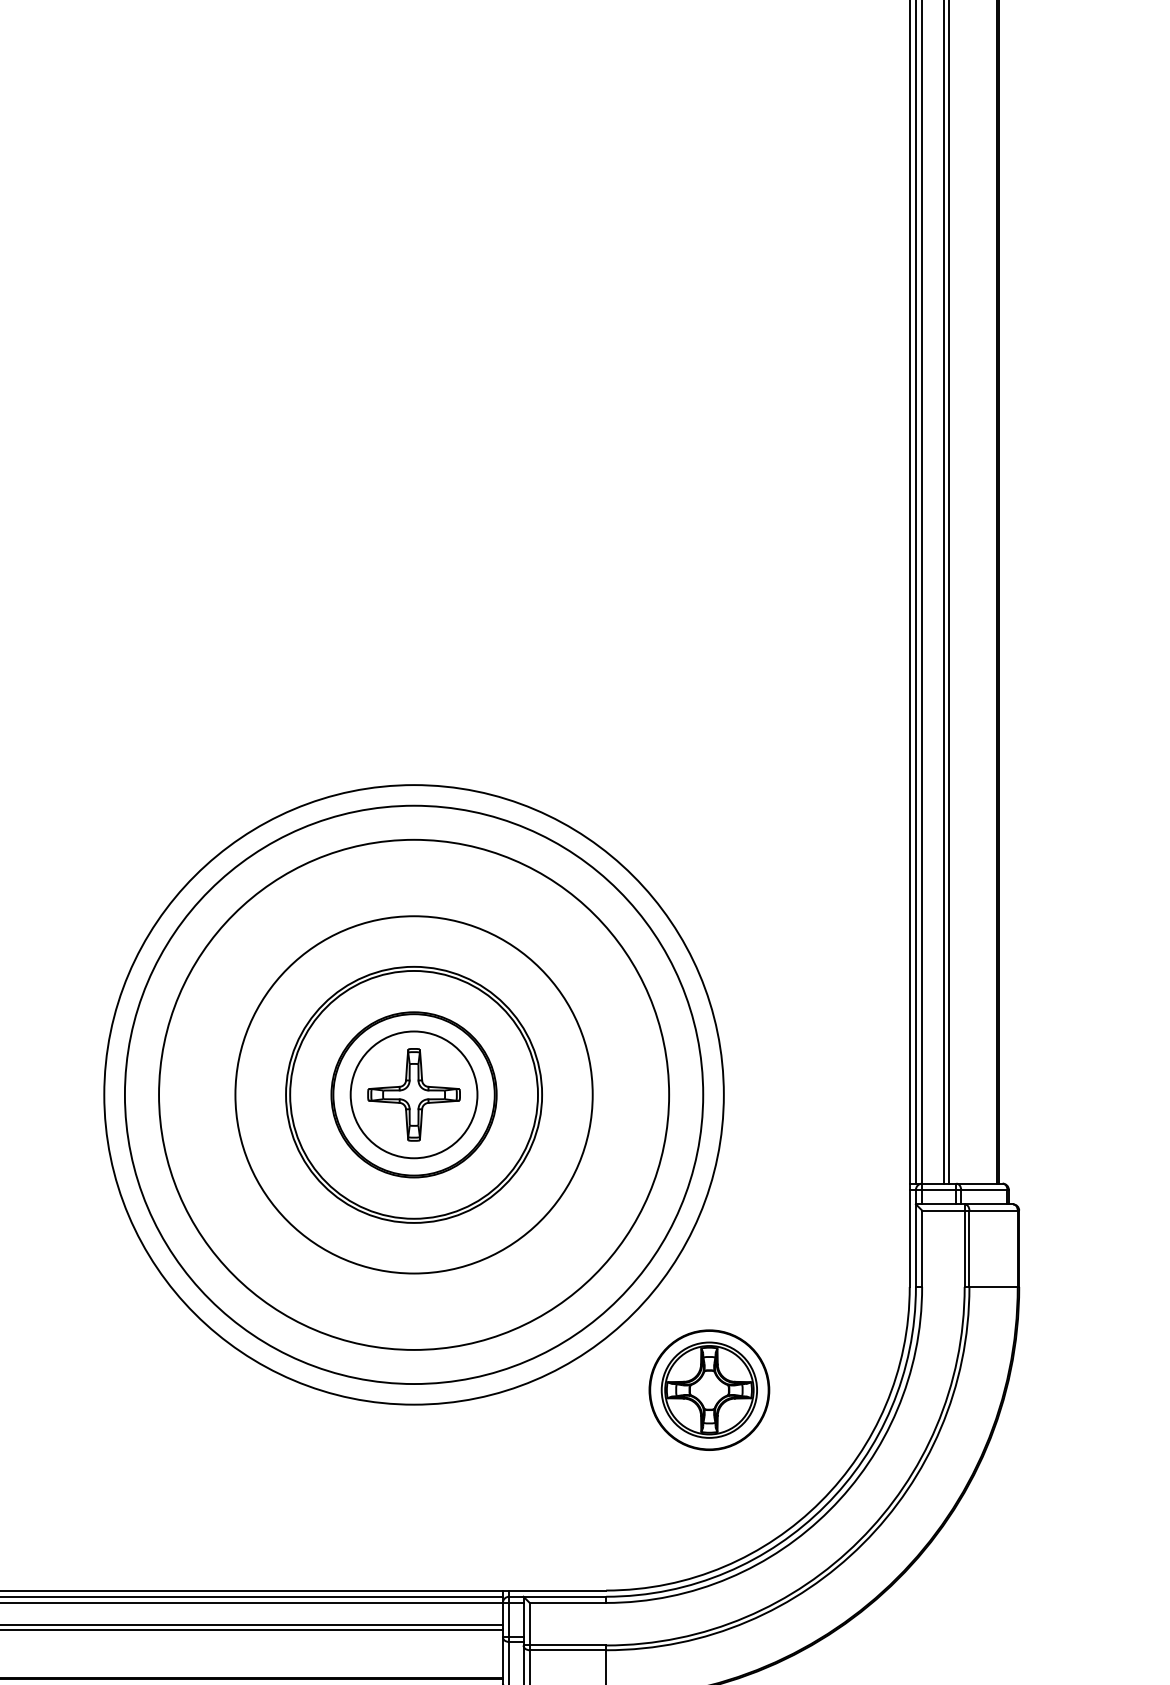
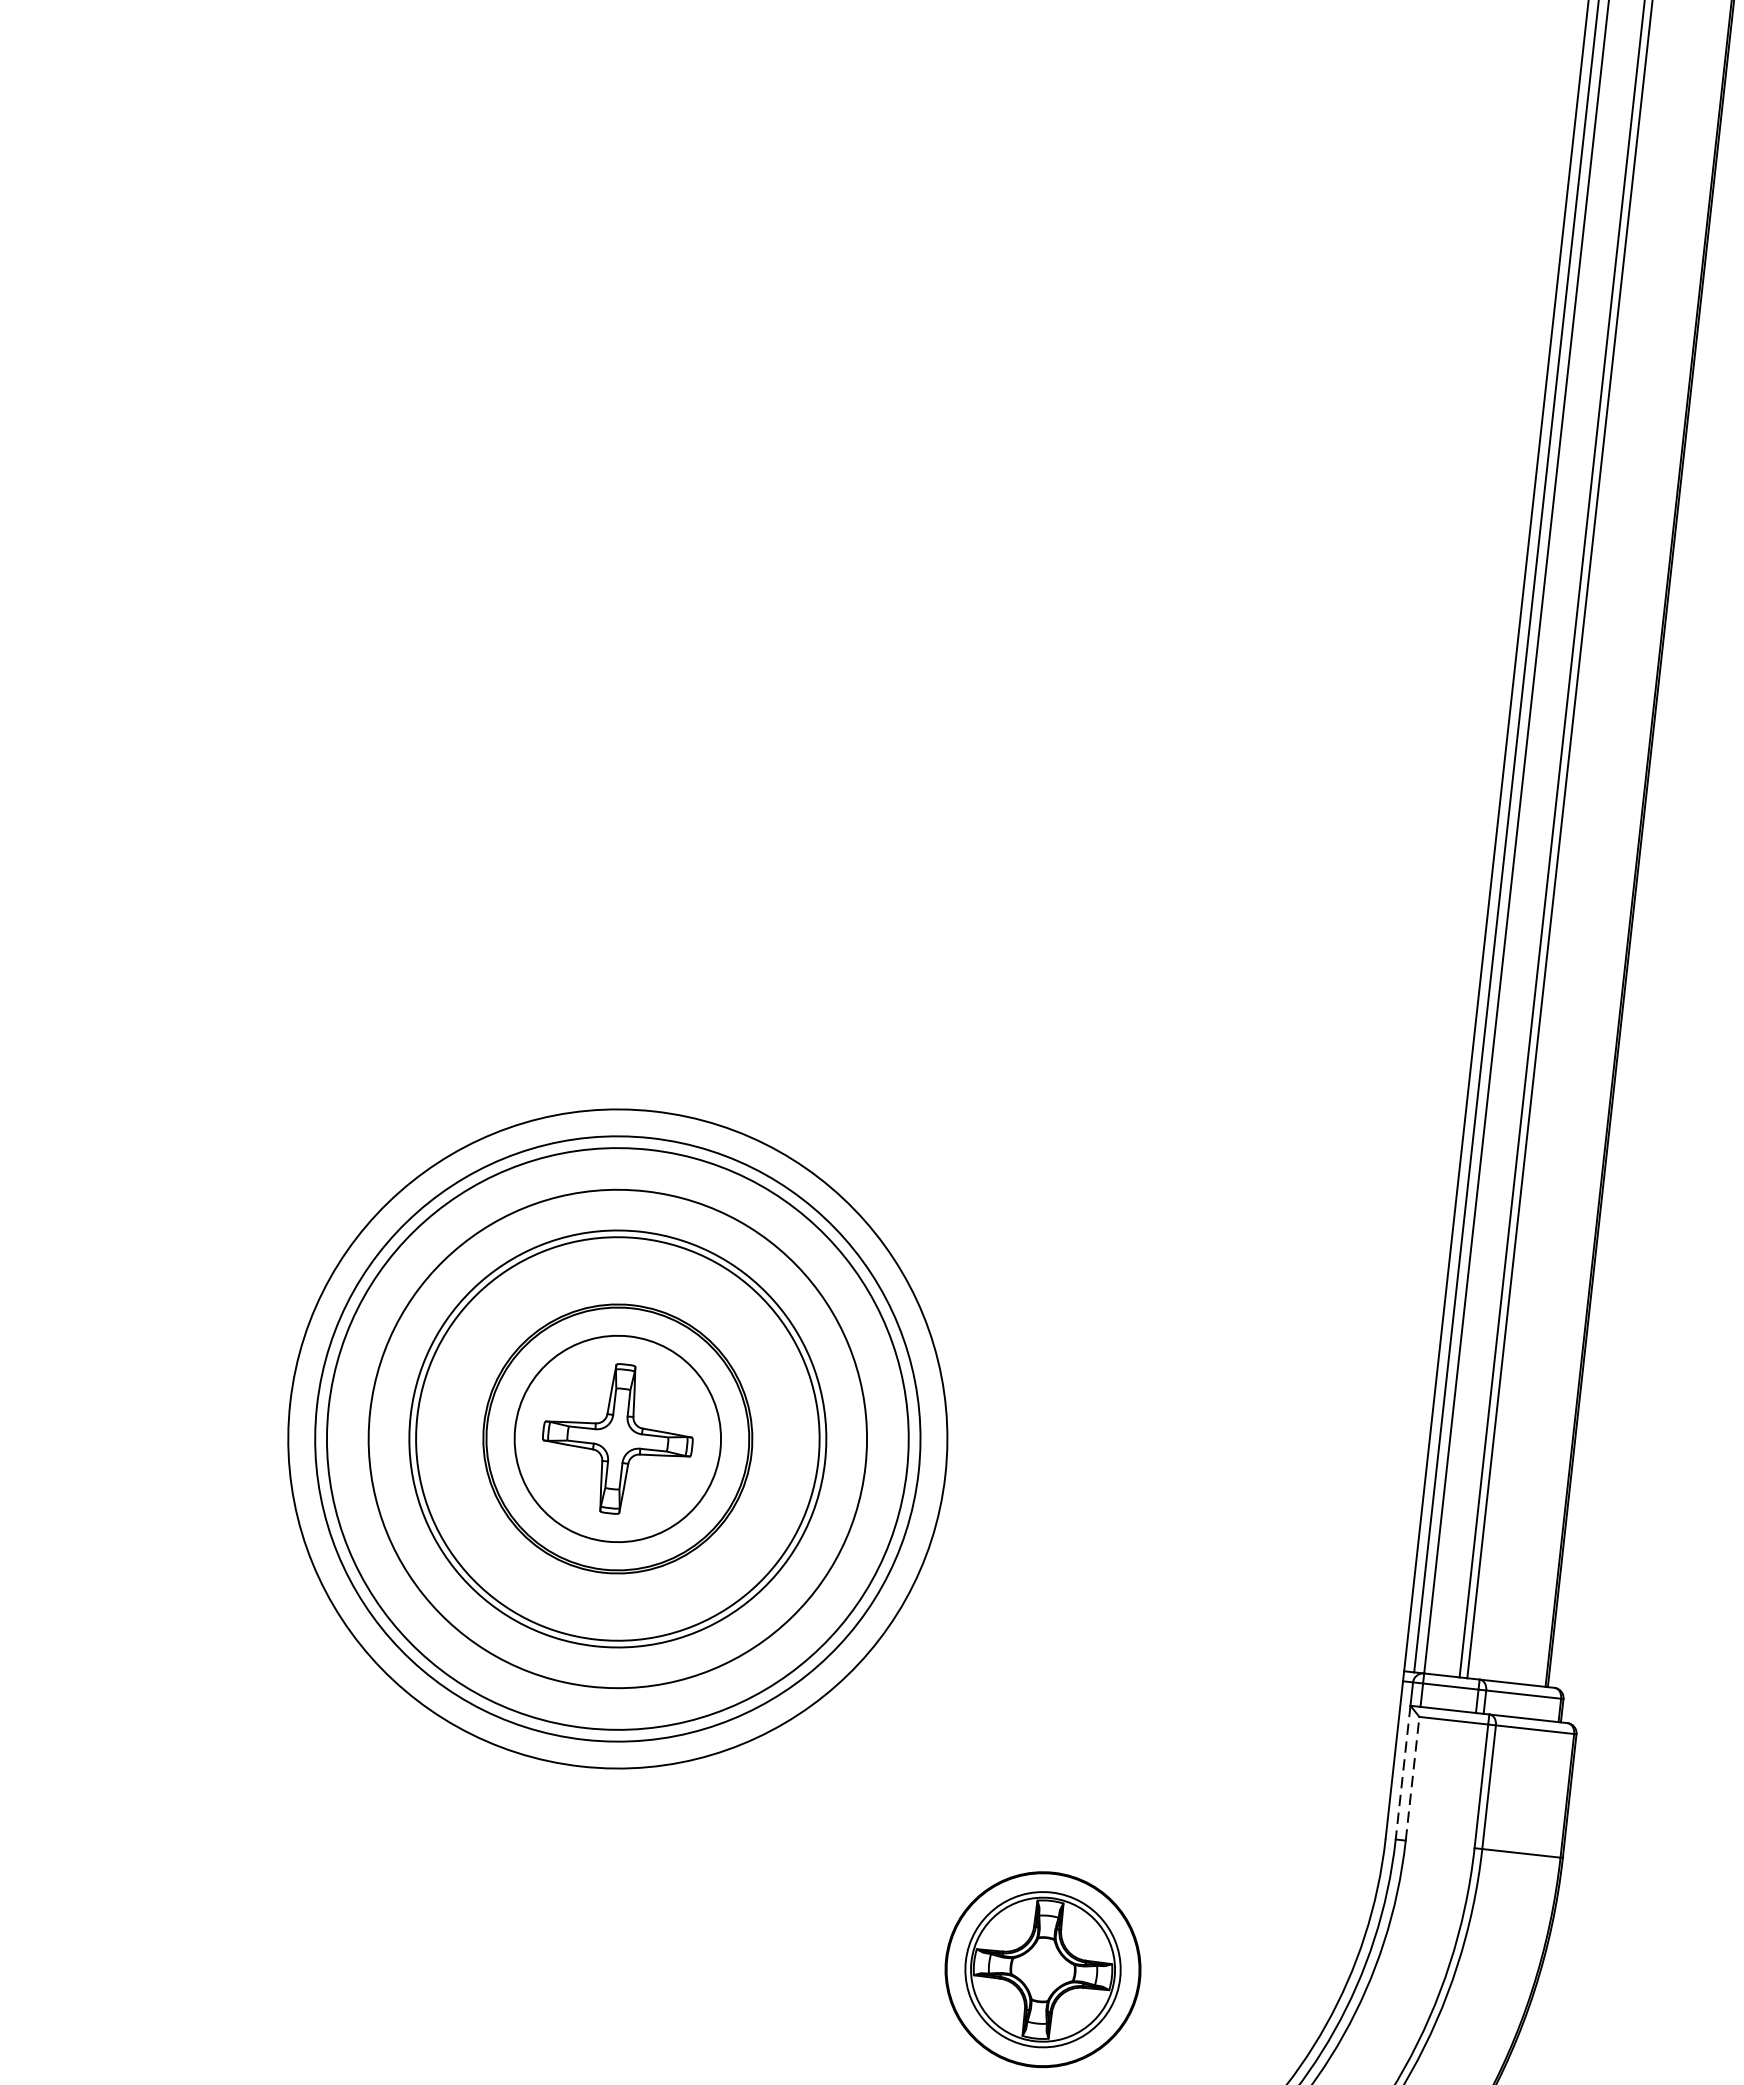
circle: (413, 1094) -> (616, 1438), size x0.6
circle: (413, 1094) -> (616, 1438), size x0.7
circle: (414, 1094) -> (618, 1438), size x0.6
line: (915, 1246) -> (1402, 1773), solid -> dashed
line: (922, 1248) -> (1413, 1778), solid -> dashed

